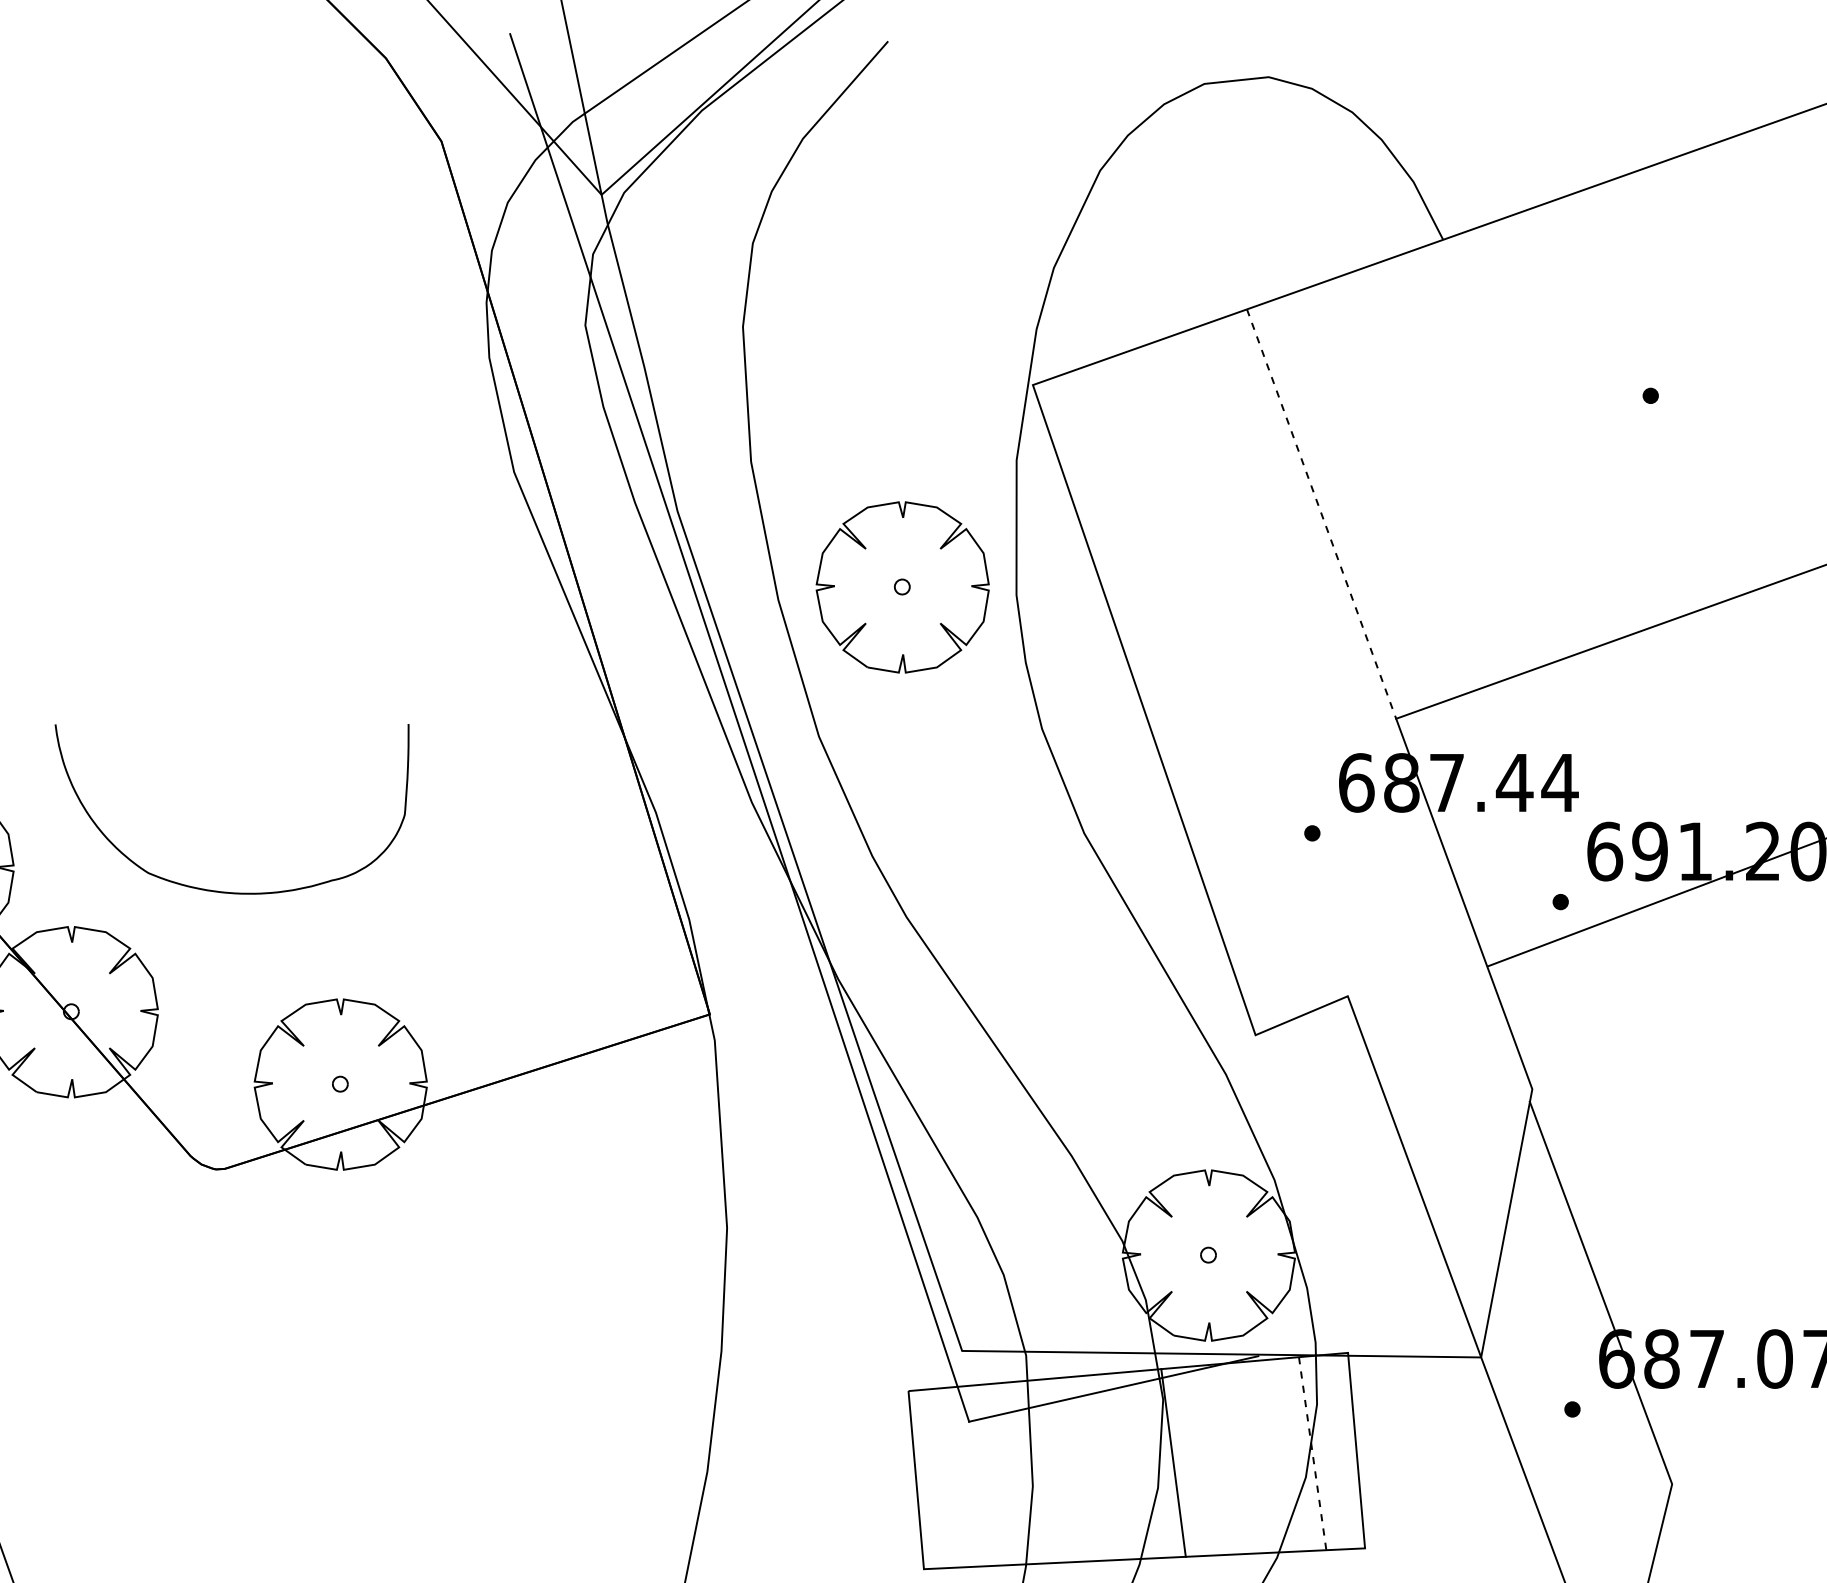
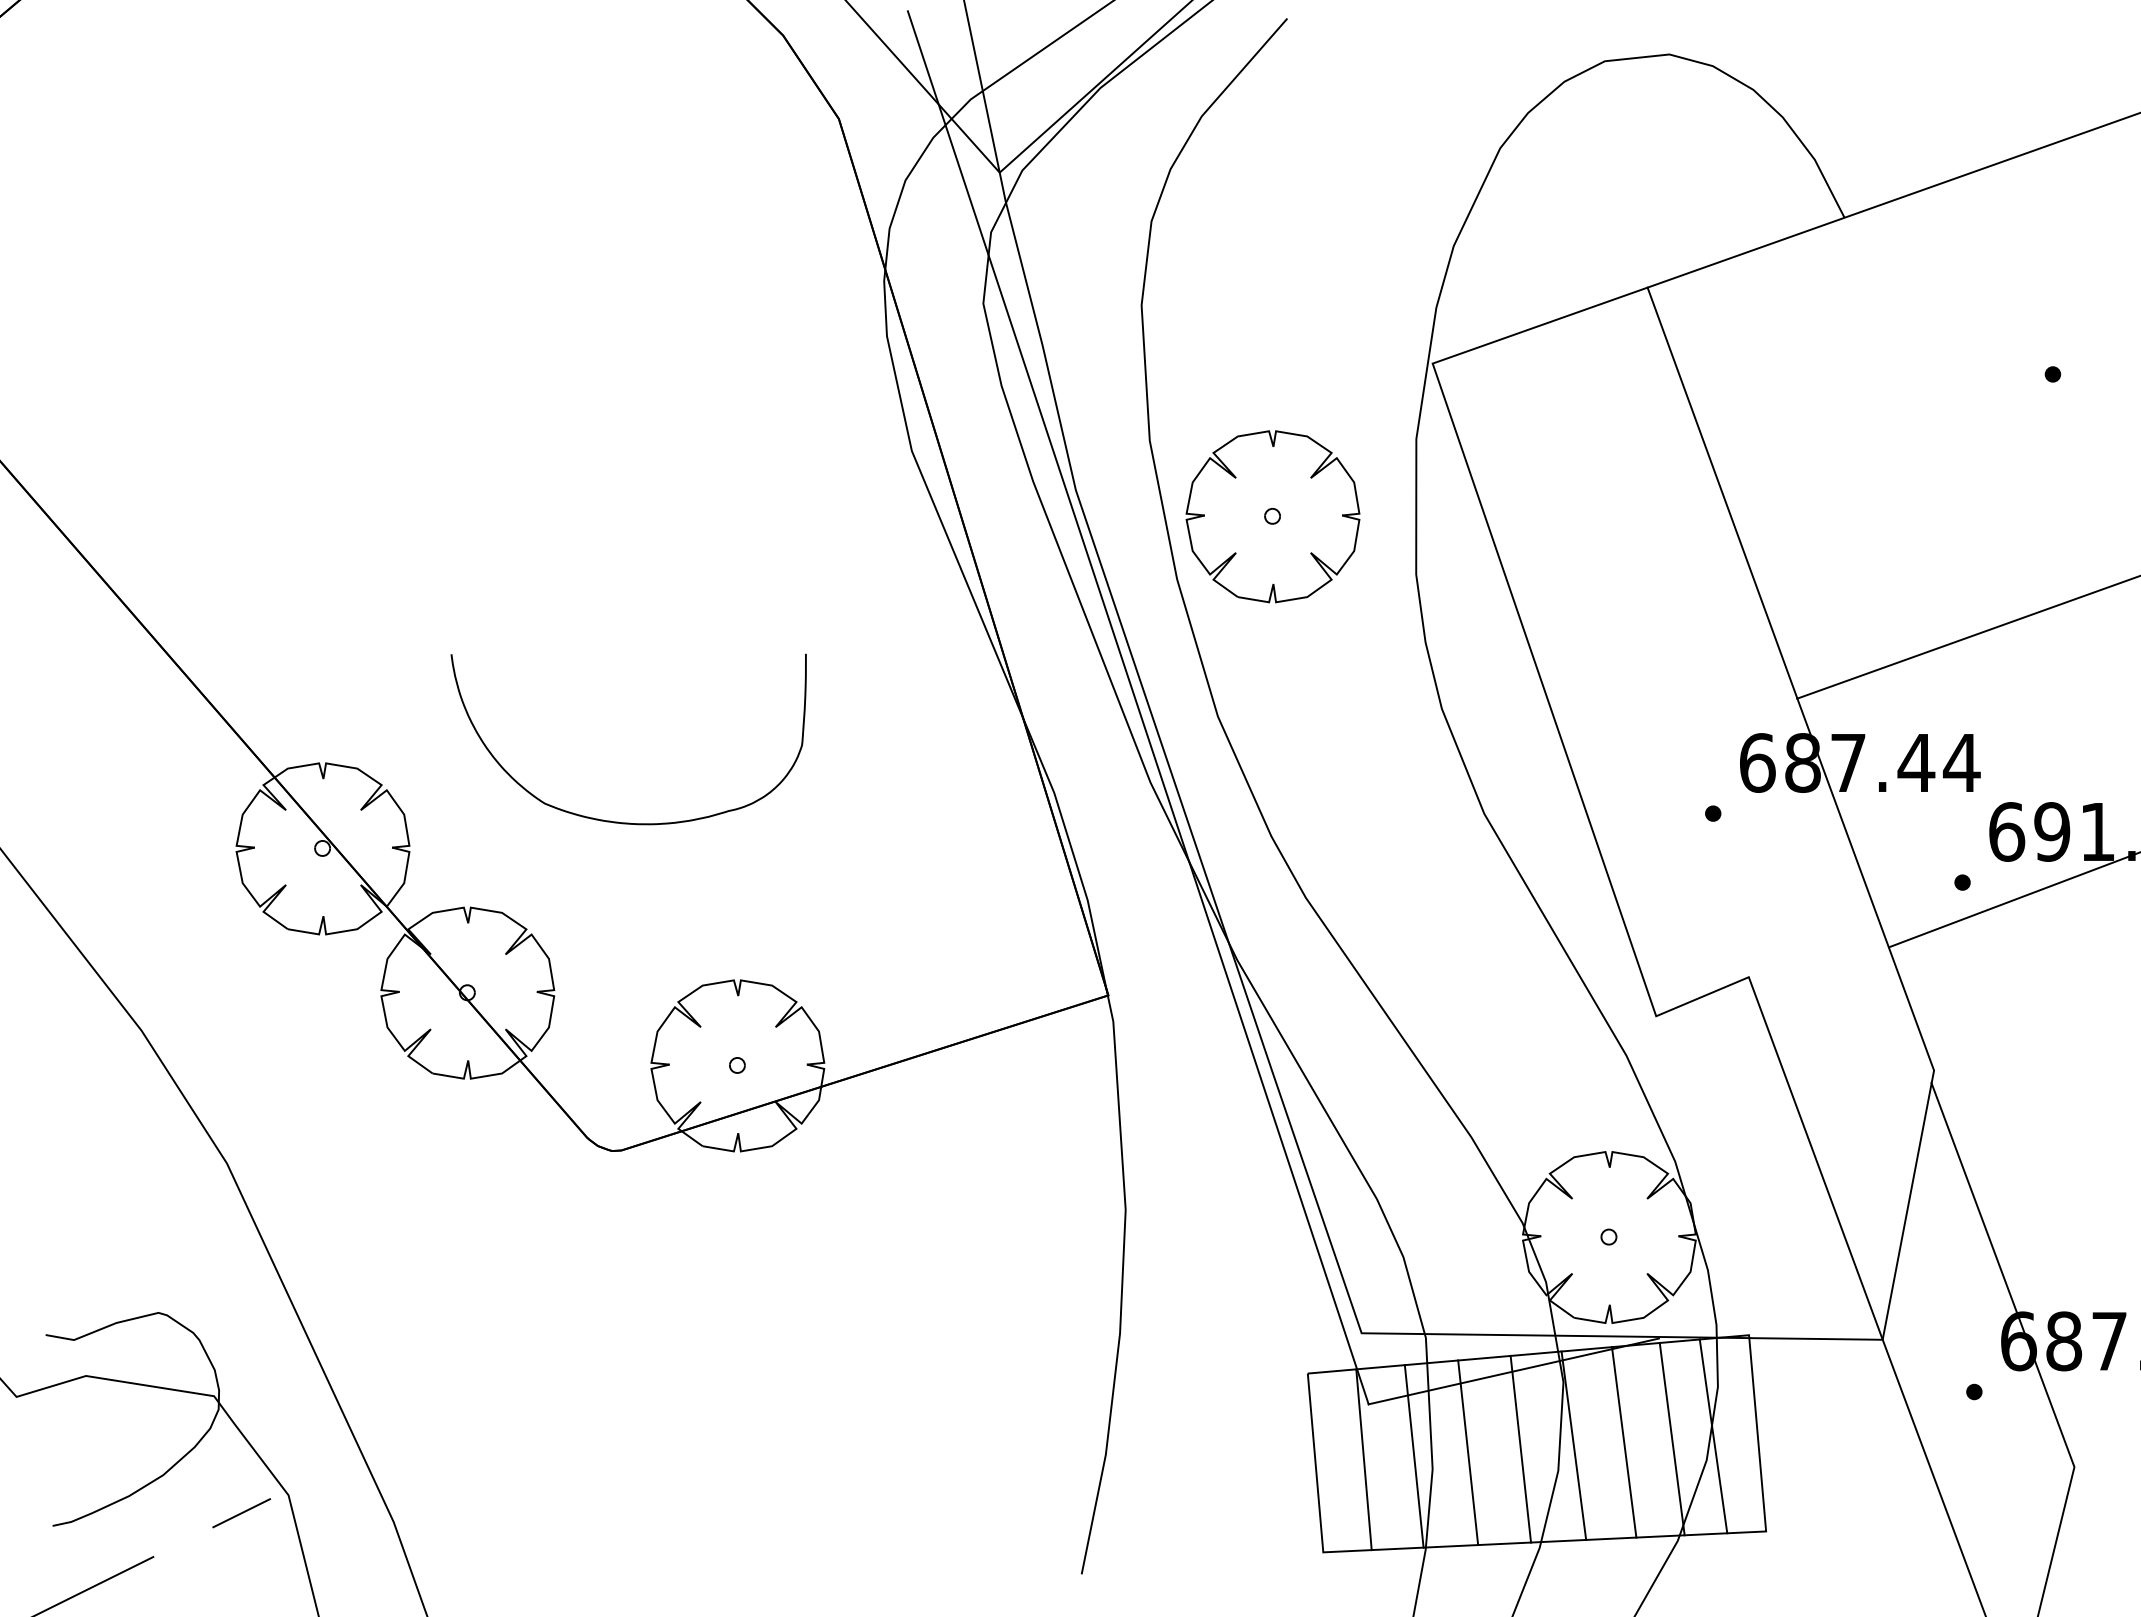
line: (1321, 514) -> (1722, 493), dashed -> solid
part: (902, 587) -> (1272, 516), moved
curve: (221, 890) -> (618, 821), moved
line: (1312, 1453) -> (1713, 1436), dashed -> solid
line: (1270, 1455) -> (1671, 1438), added
line: (1223, 1459) -> (1624, 1442), added
line: (1120, 1465) -> (1520, 1448), added
line: (1068, 1469) -> (1468, 1452), added
line: (1013, 1473) -> (1413, 1456), added
line: (964, 1476) -> (1363, 1459), added

